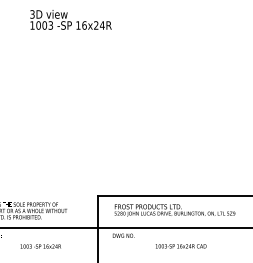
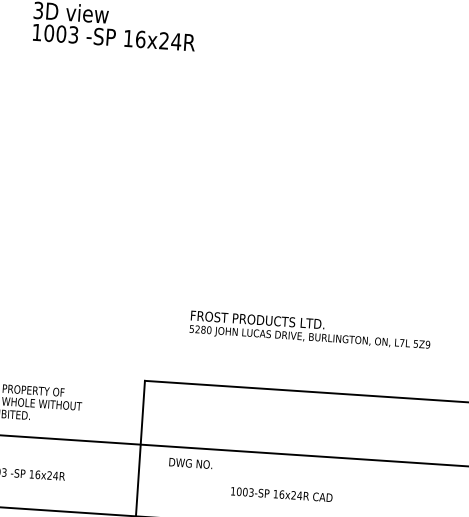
text: (174, 210) -> (309, 330), moved
text: (180, 246) -> (280, 494), moved

